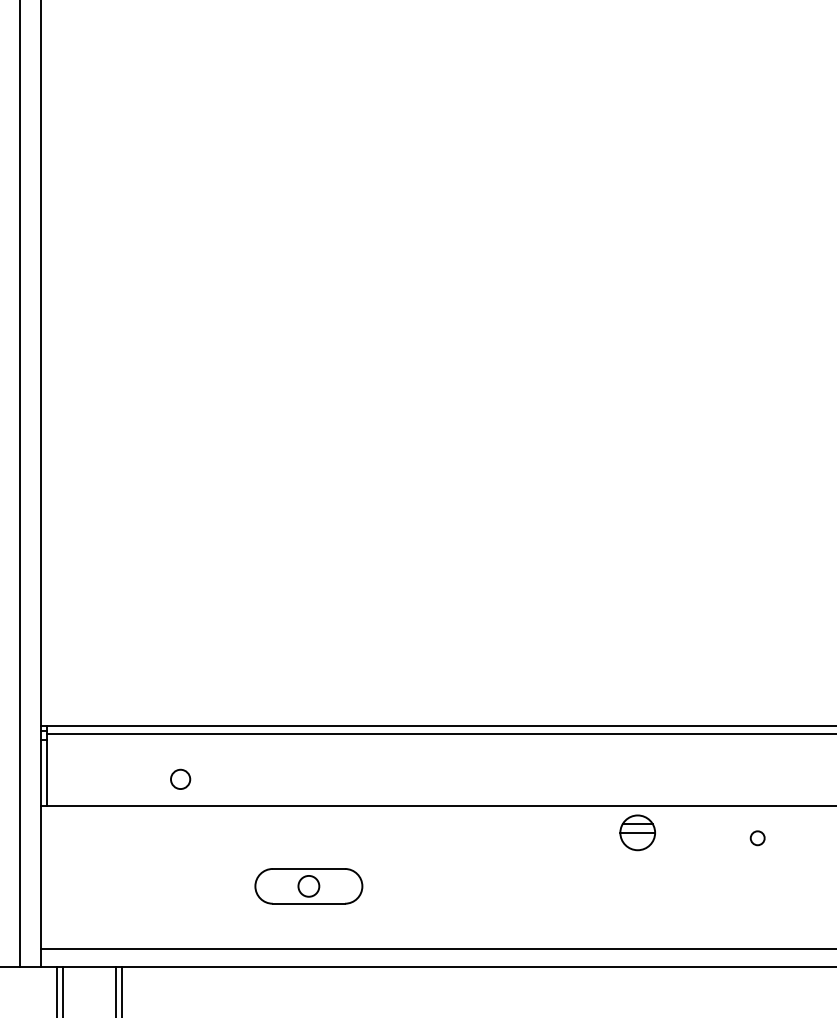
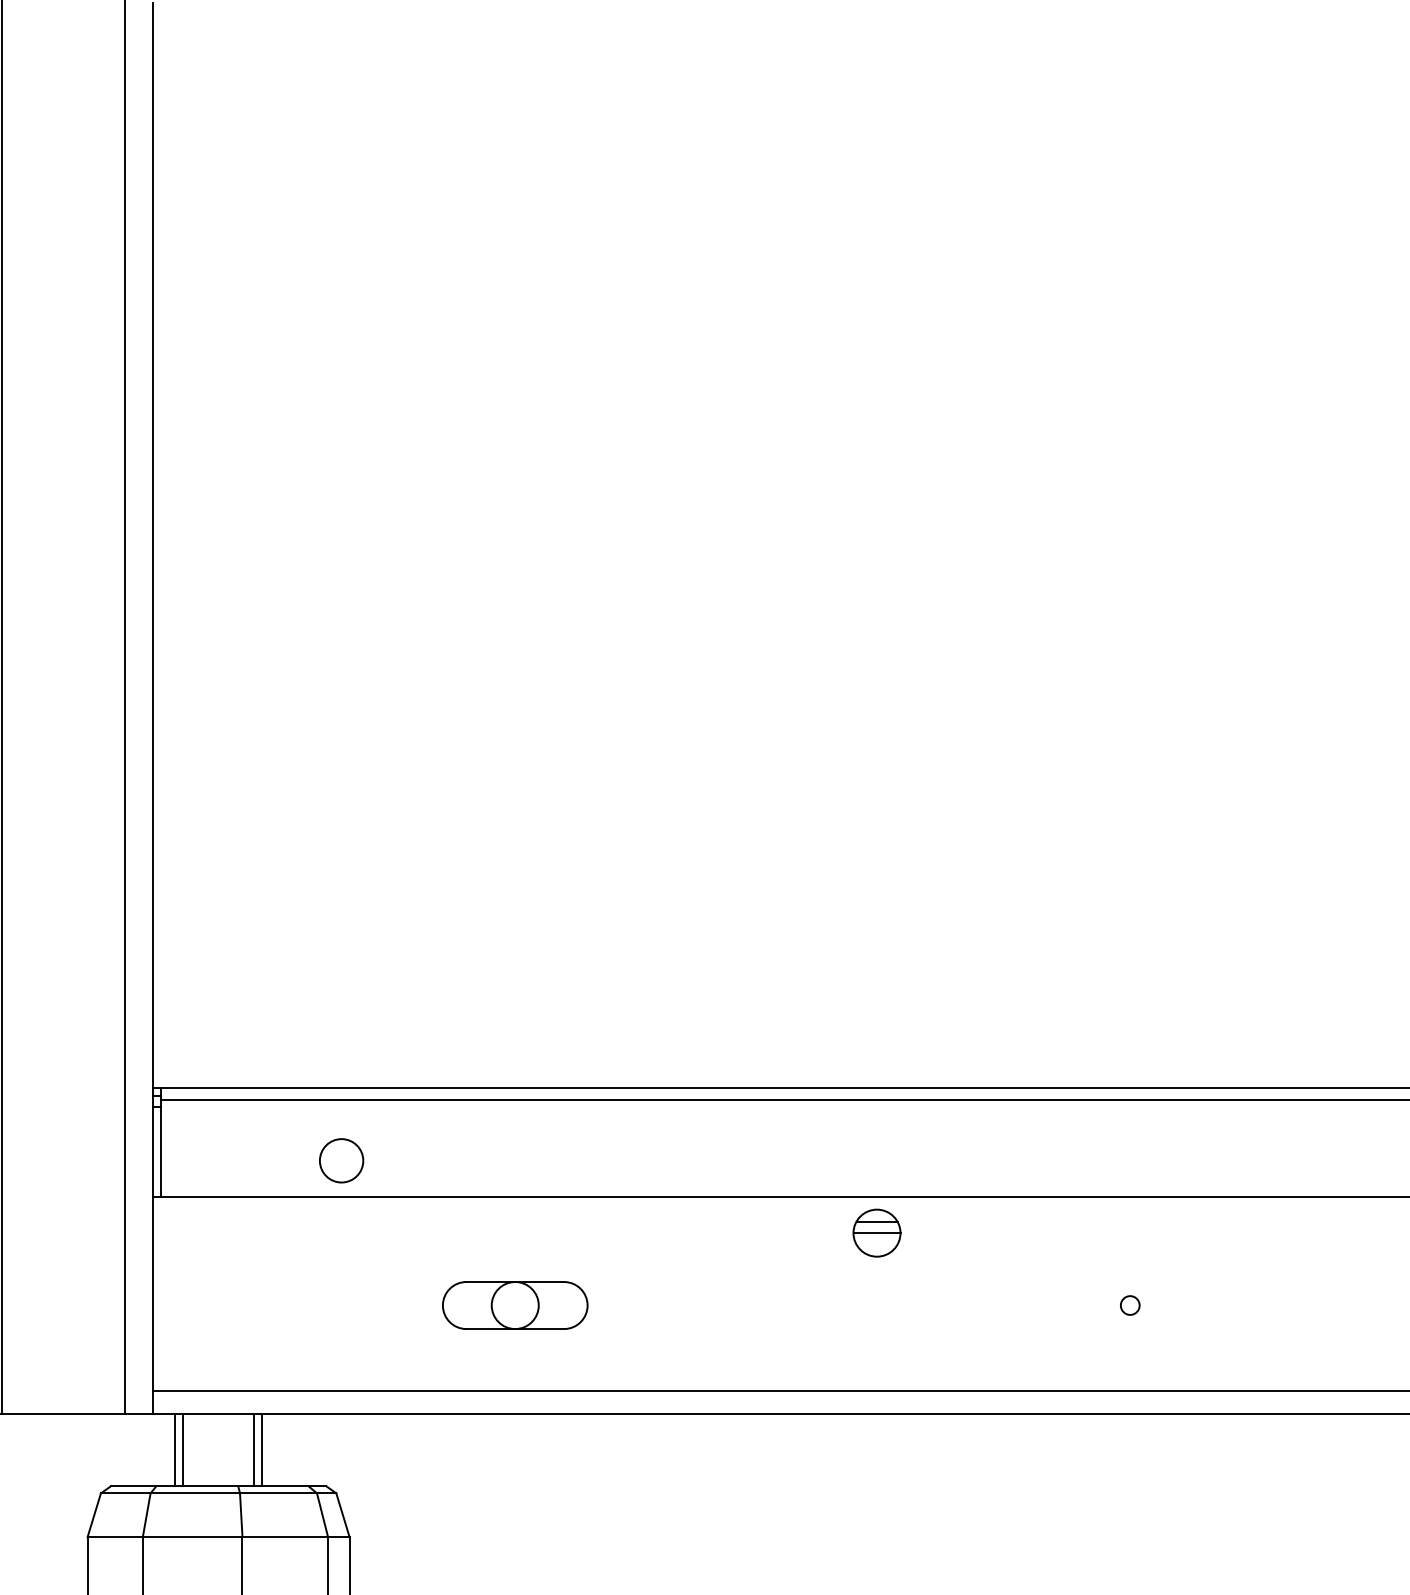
circle: (180, 779) -> (341, 1160), size x1.67
part: (637, 832) -> (876, 1232), moved
circle: (757, 838) -> (1130, 1305), moved
circle: (308, 886) -> (514, 1305), size x1.67

